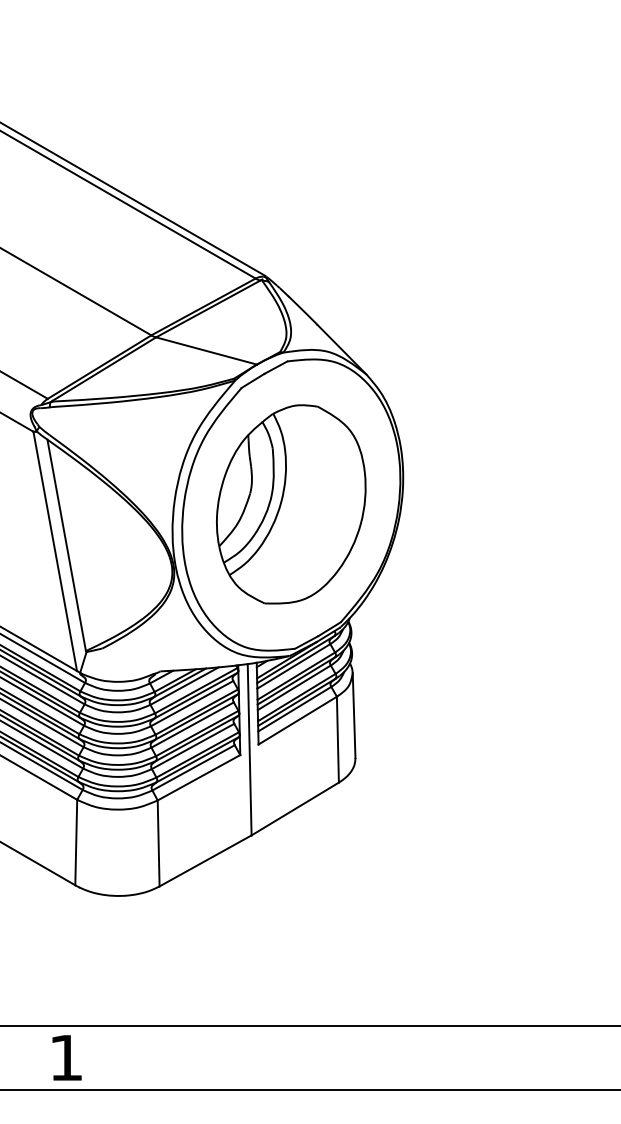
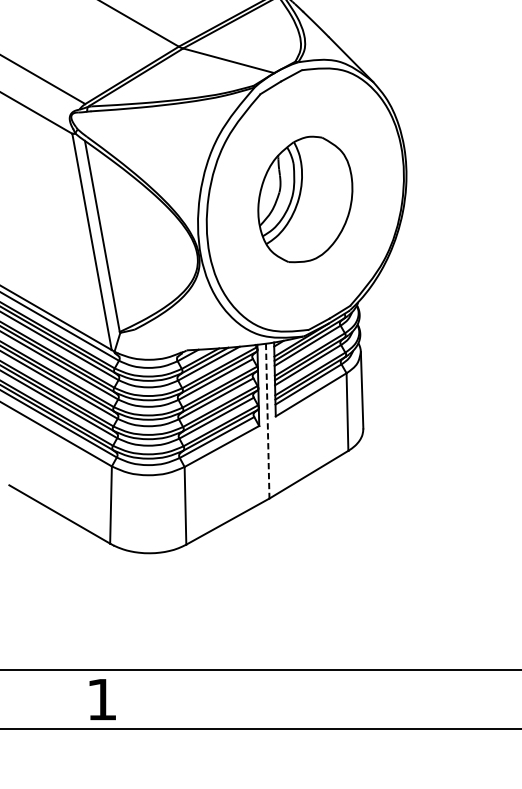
part: (291, 504) -> (305, 199), size x0.7
line: (249, 749) -> (267, 420), solid -> dashed

